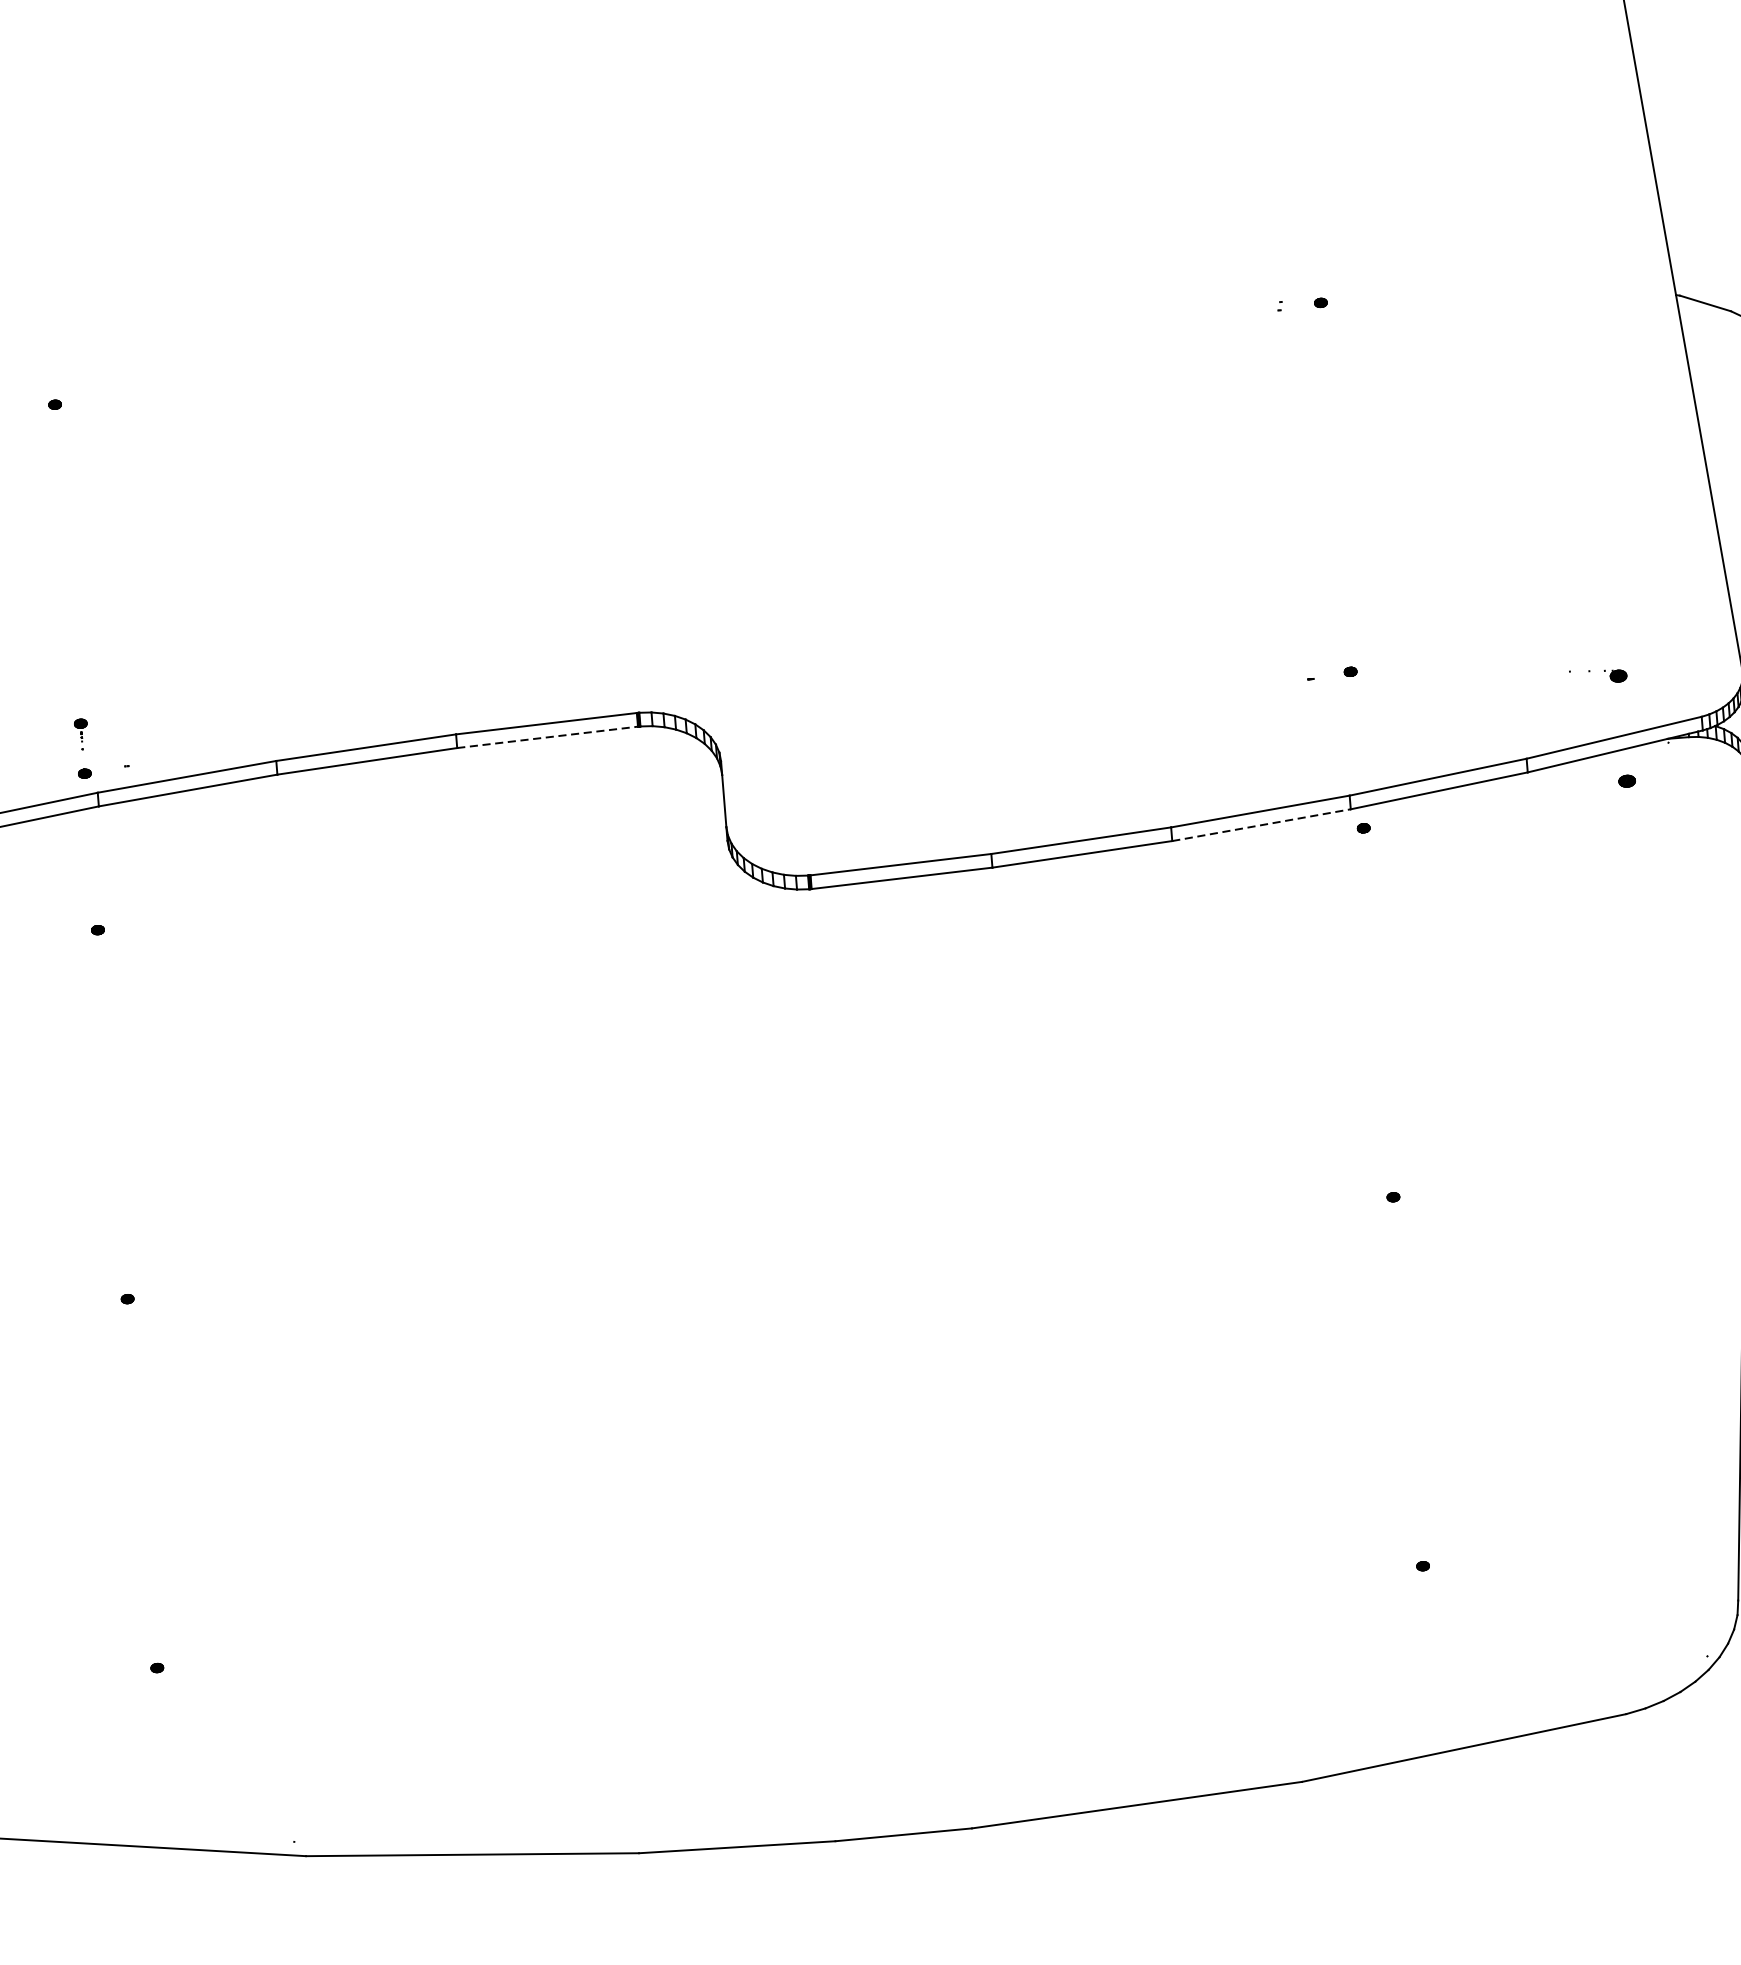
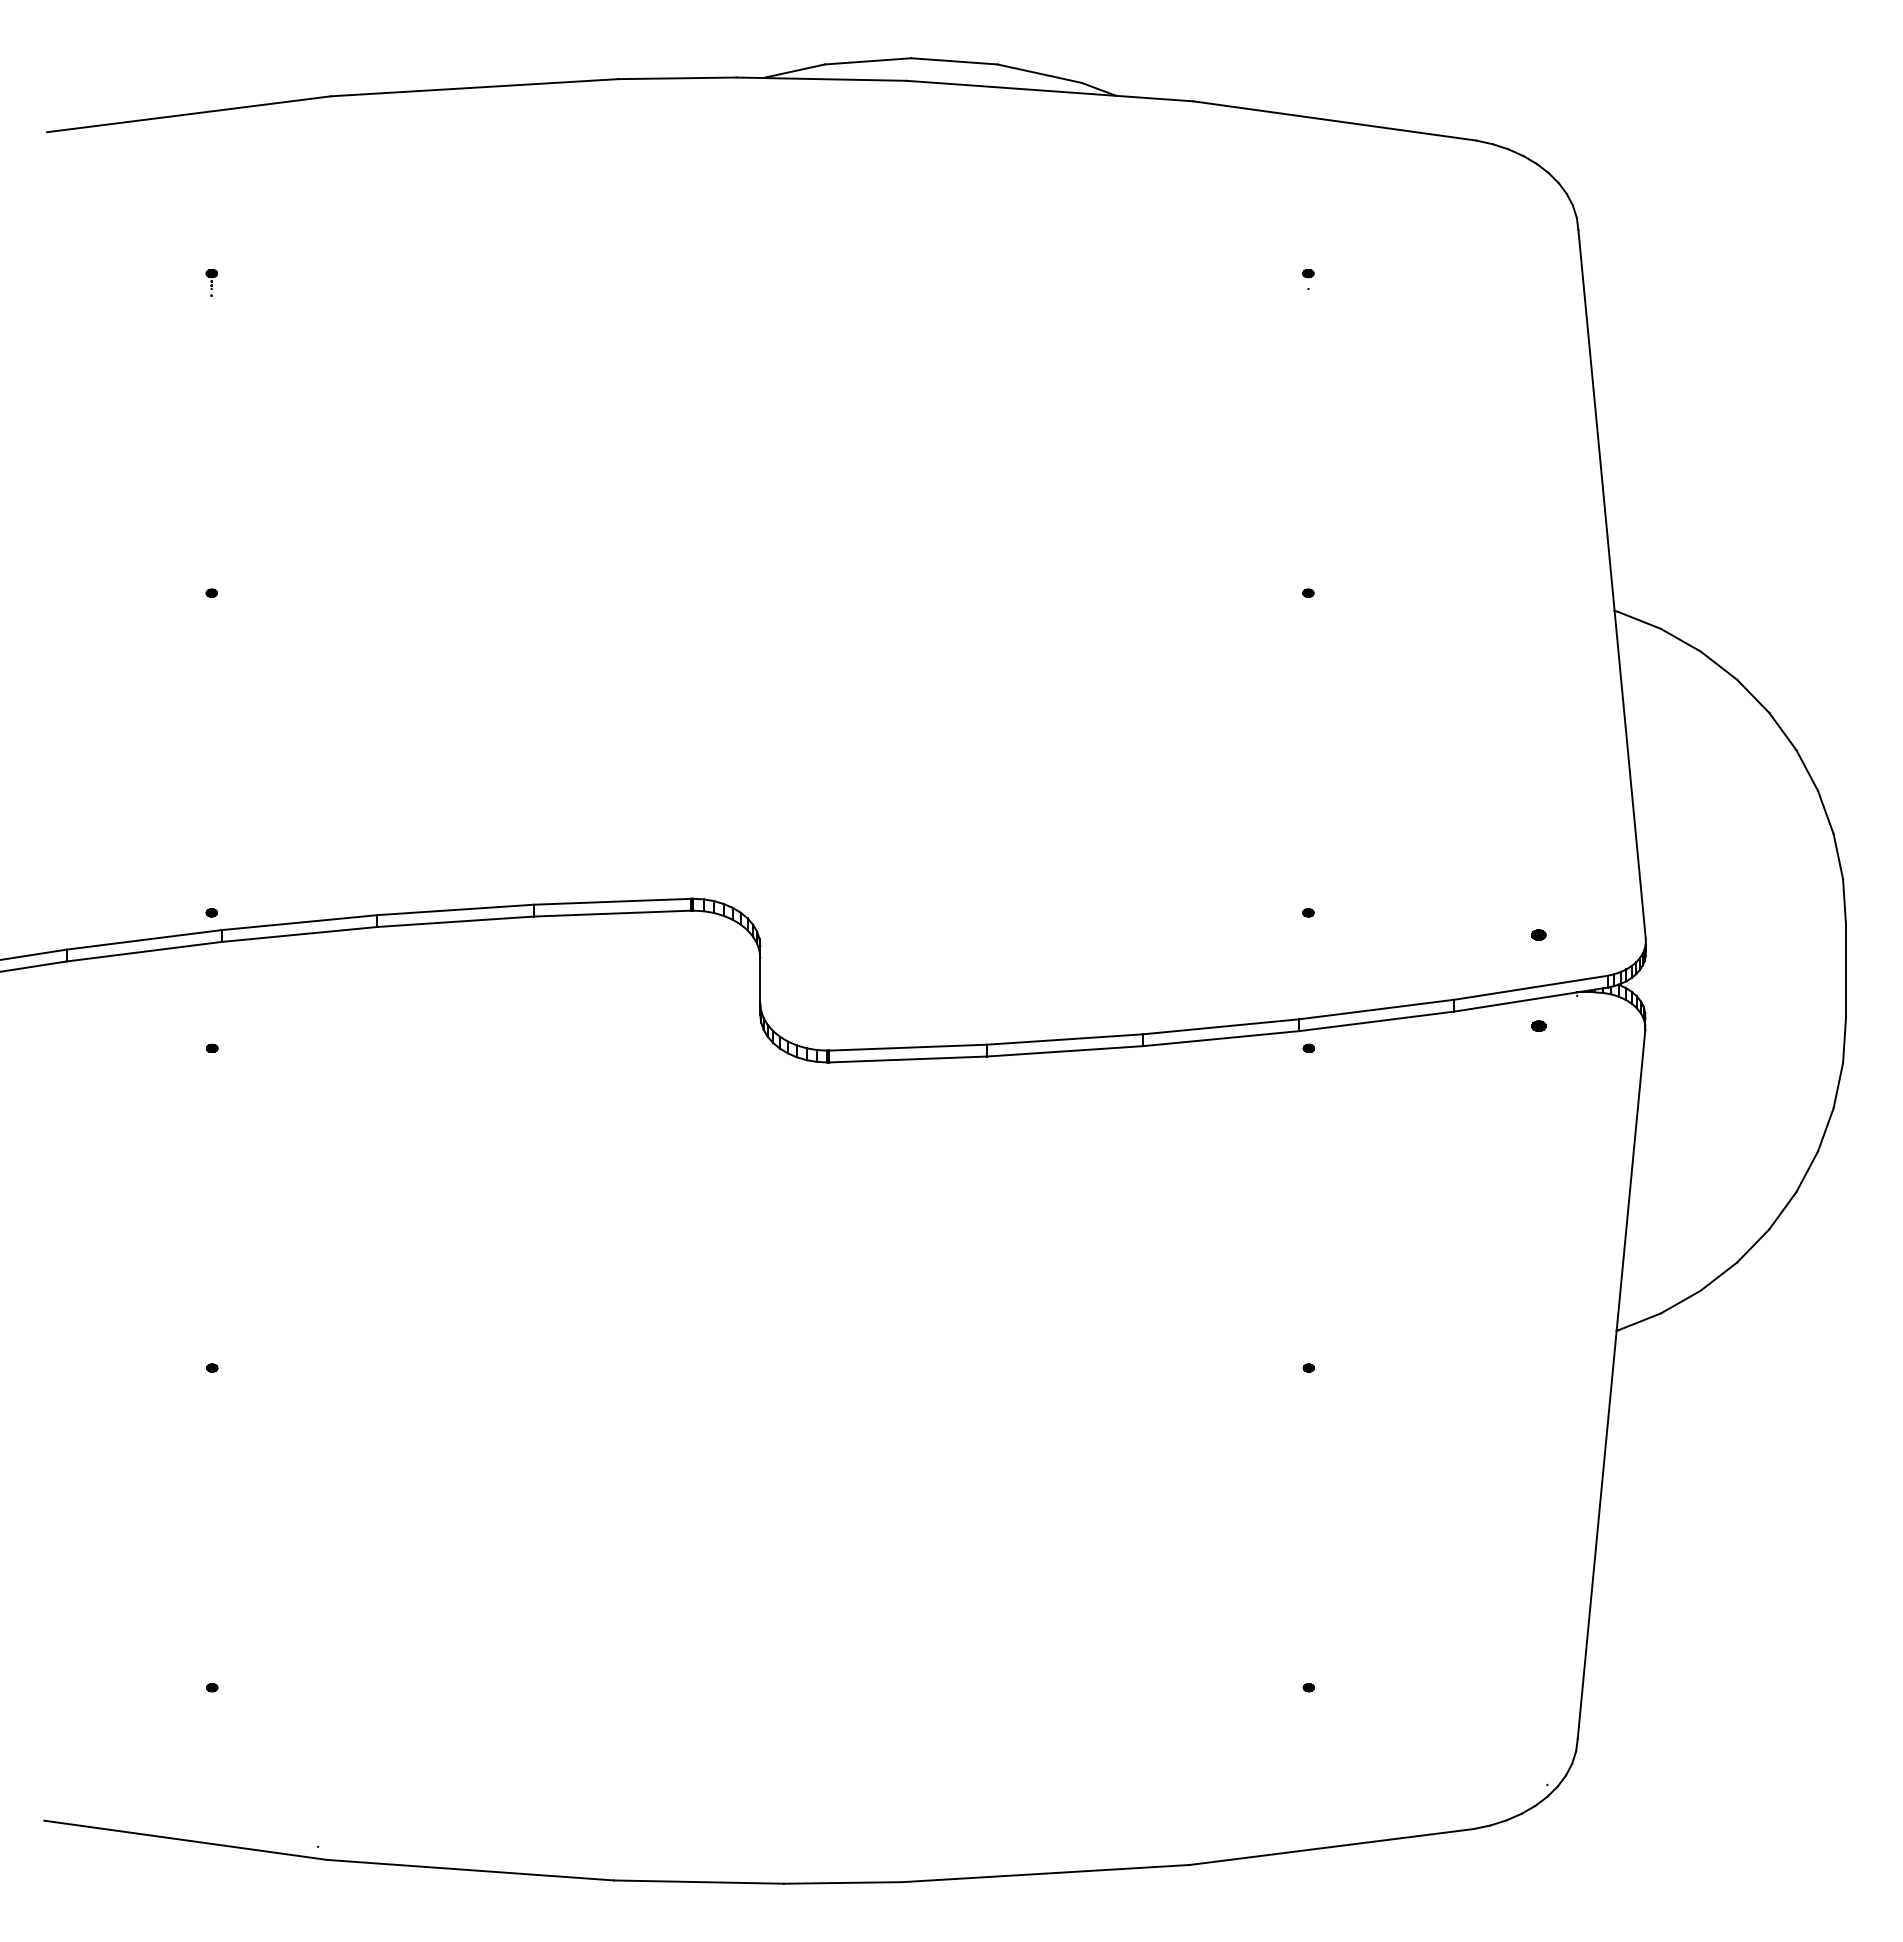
part: (81, 734) -> (211, 282), moved
line: (547, 737) -> (612, 913), dashed -> solid
line: (1261, 824) -> (1221, 1038), dashed -> solid

